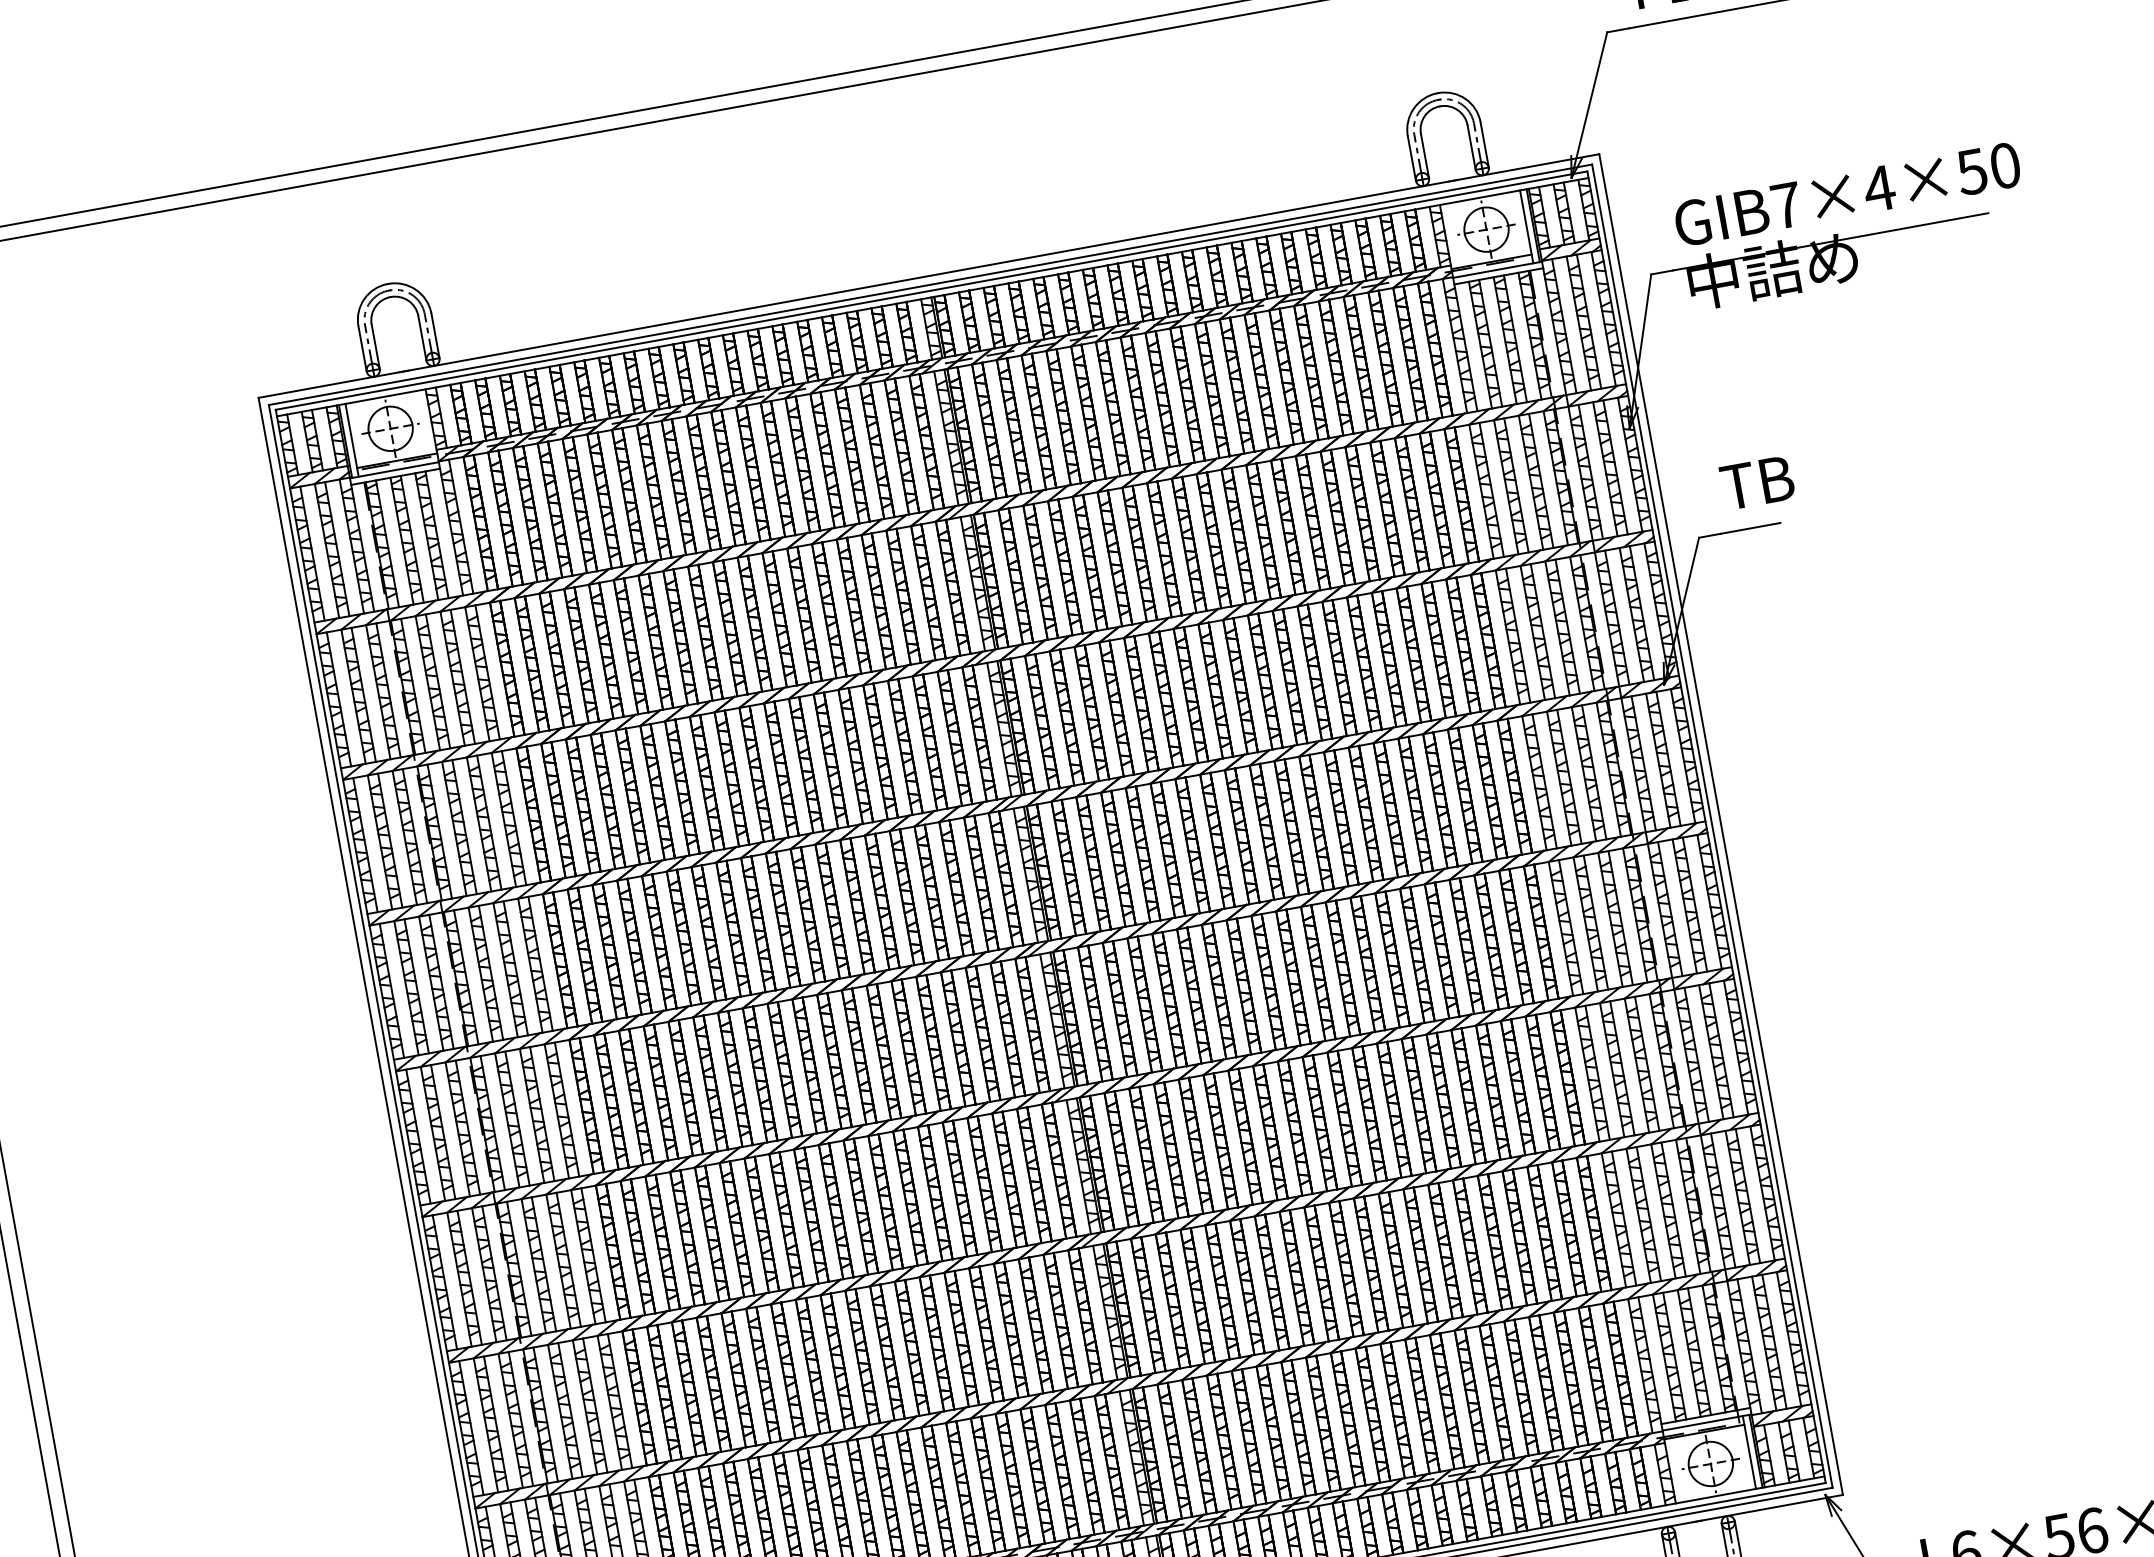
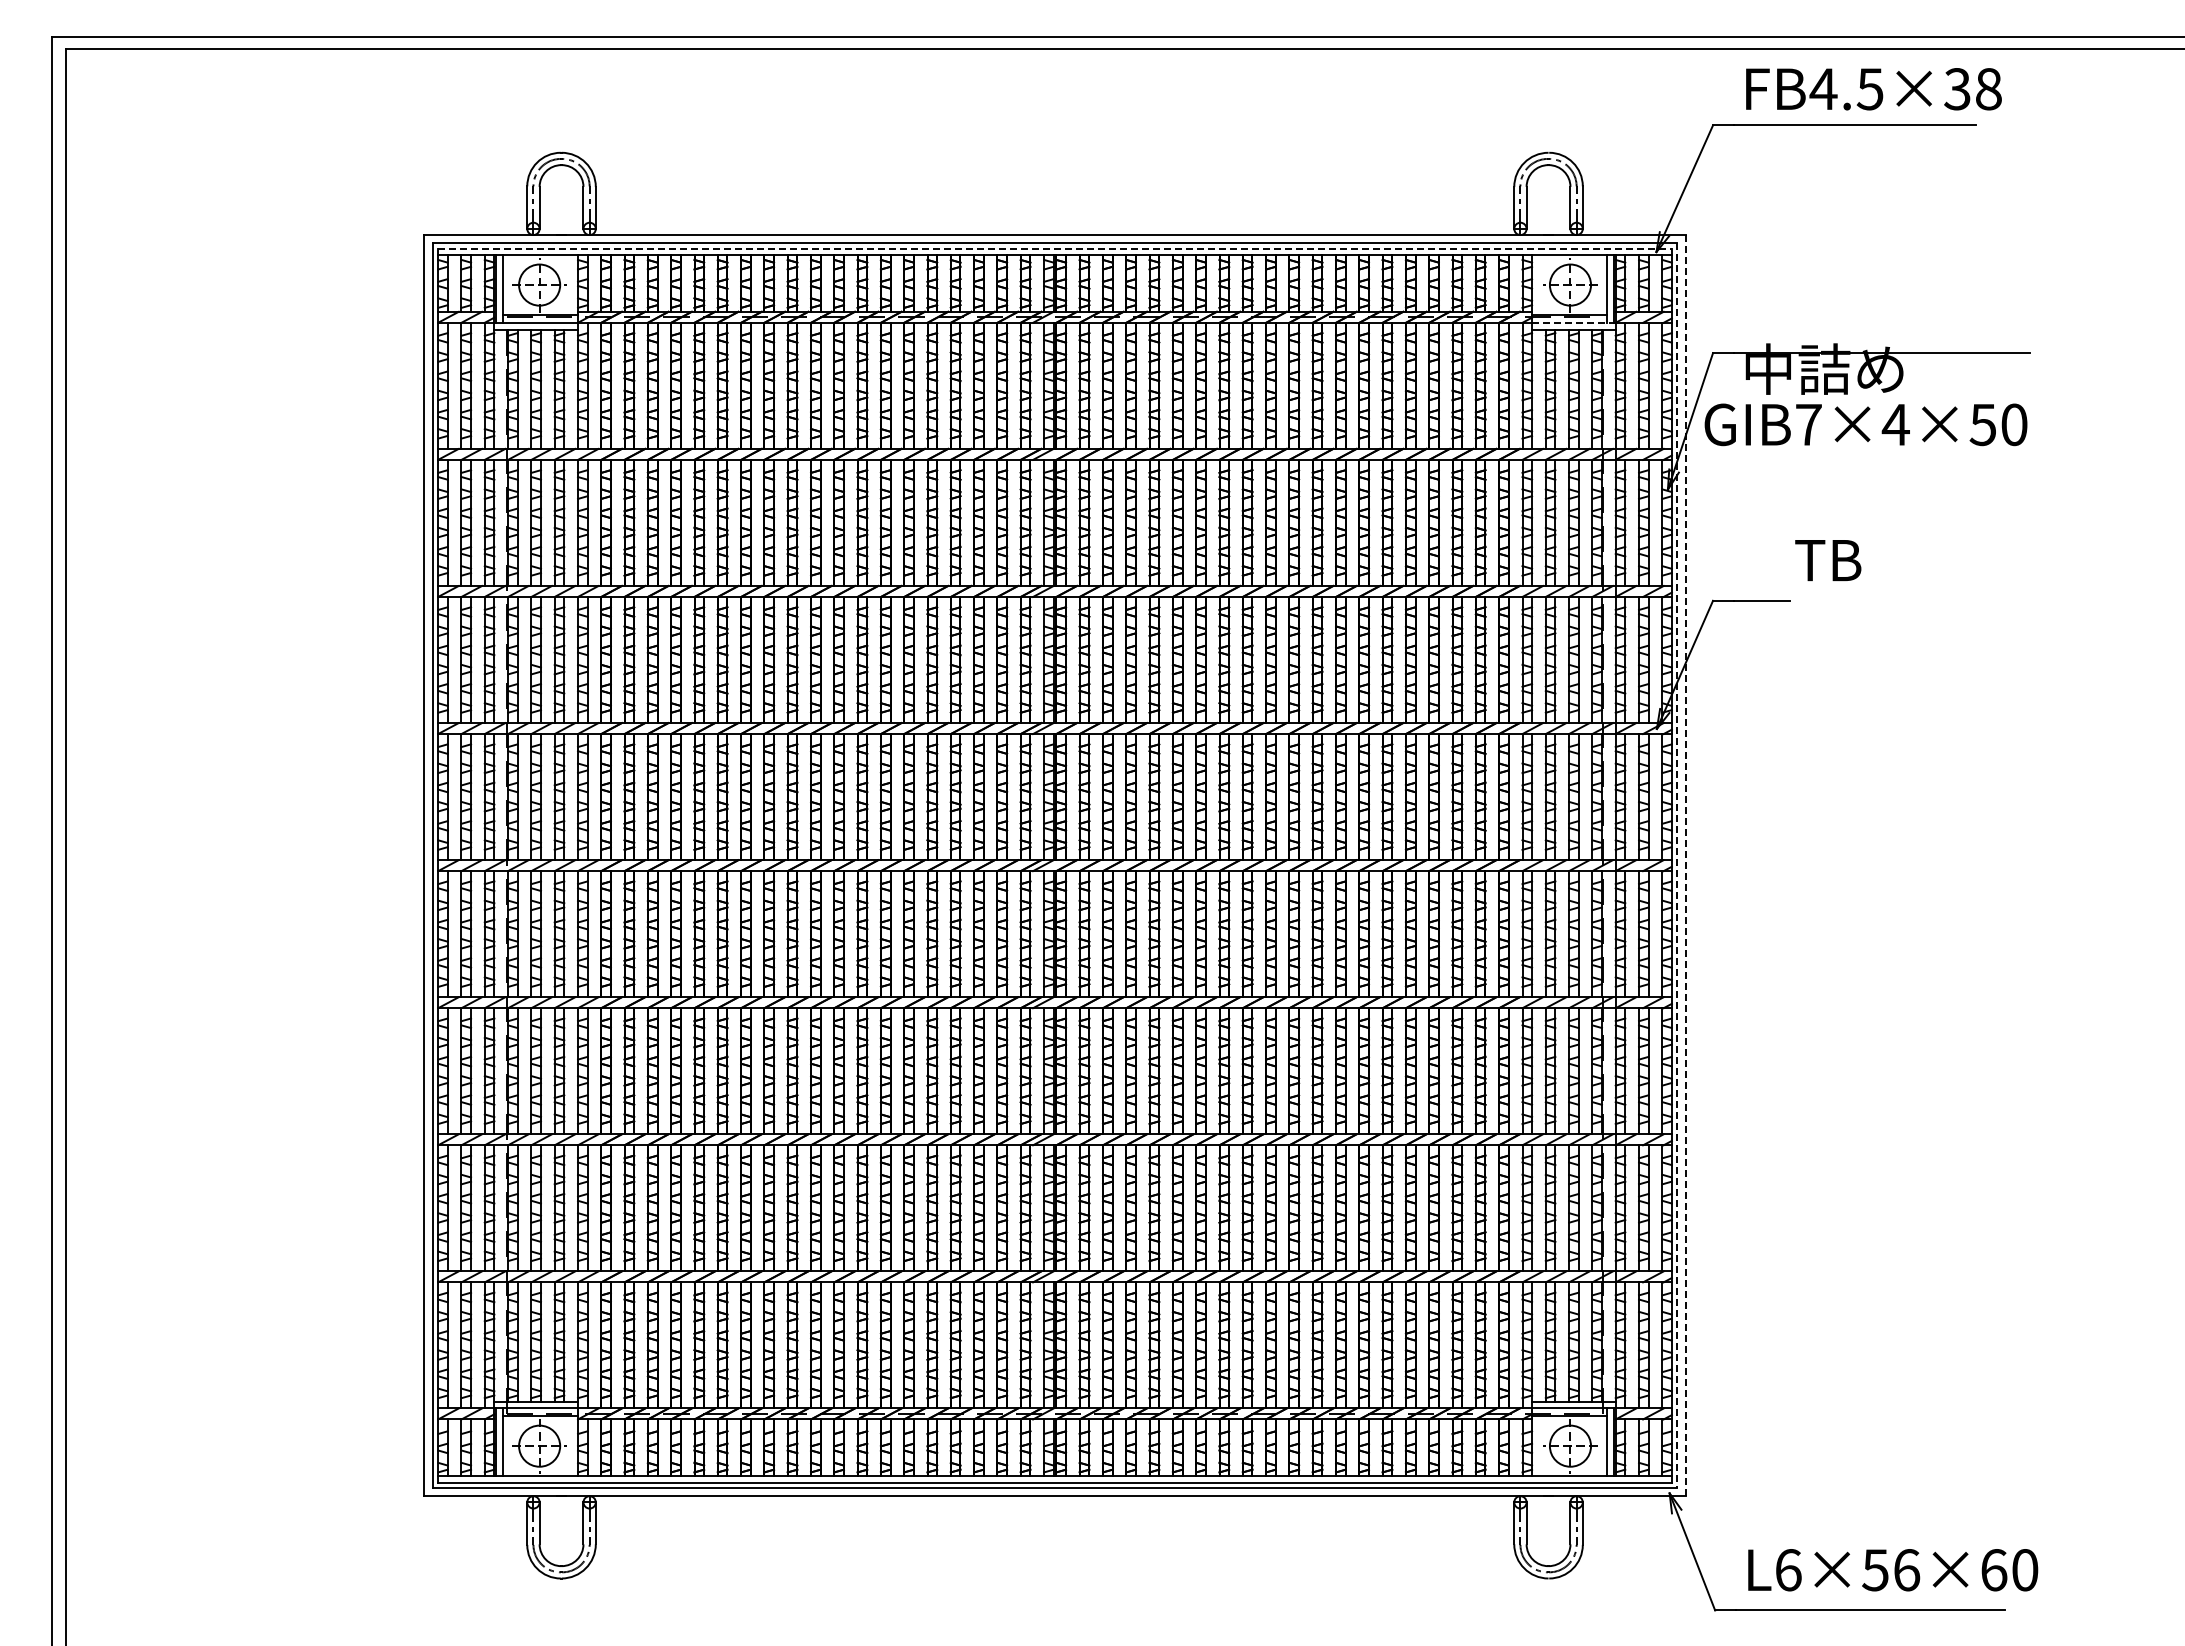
text: (1846, 194) -> (1865, 424), moved
line: (1497, 269) -> (1573, 323), solid -> dashed
line: (932, 290) -> (1055, 248), solid -> dashed
text: (1757, 482) -> (1828, 560), moved
line: (1720, 824) -> (1685, 865), solid -> dashed
line: (1712, 827) -> (1677, 866), solid -> dashed

